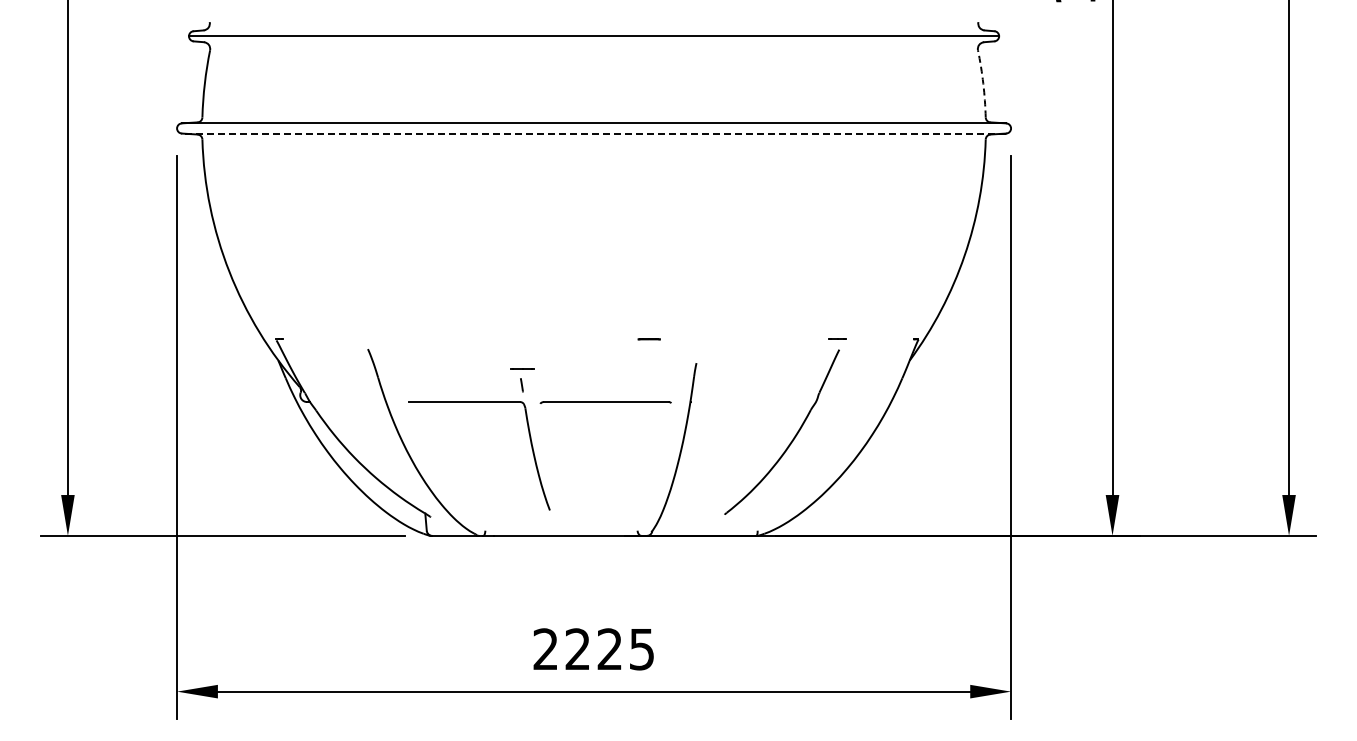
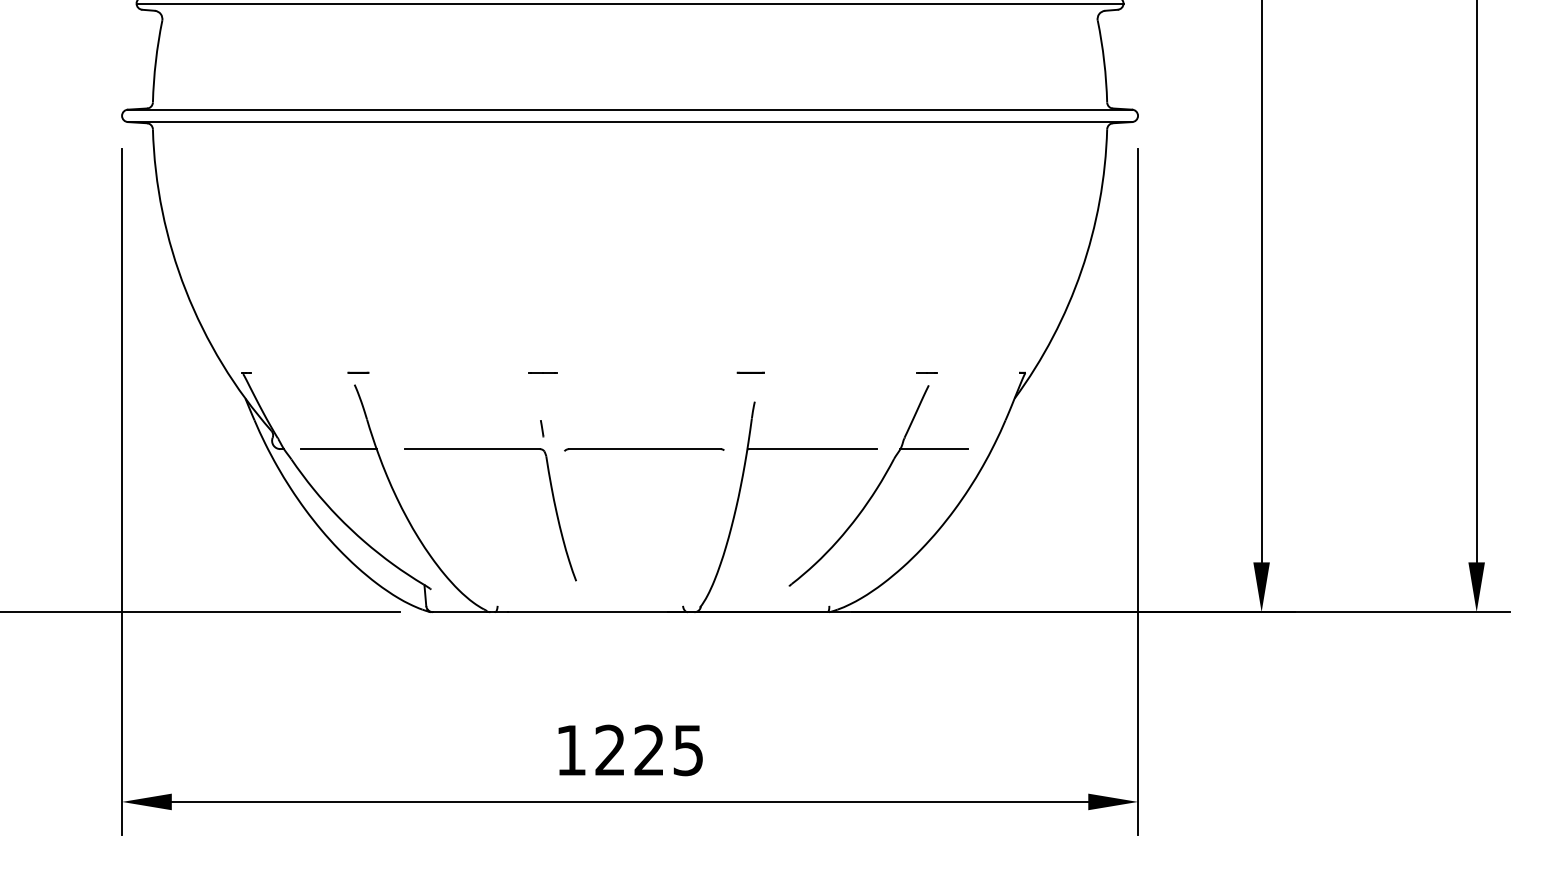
arc: (983, 83) -> (1104, 61), dashed -> solid
line: (594, 133) -> (630, 122), dashed -> solid
line: (370, 339) -> (357, 372), added
line: (648, 339) -> (749, 372), moved
line: (522, 368) -> (542, 371), moved
line: (355, 402) -> (339, 449), added
line: (744, 402) -> (813, 449), added
line: (843, 402) -> (933, 449), added
text: (545, 648) -> (570, 749), 2225 -> 1225

